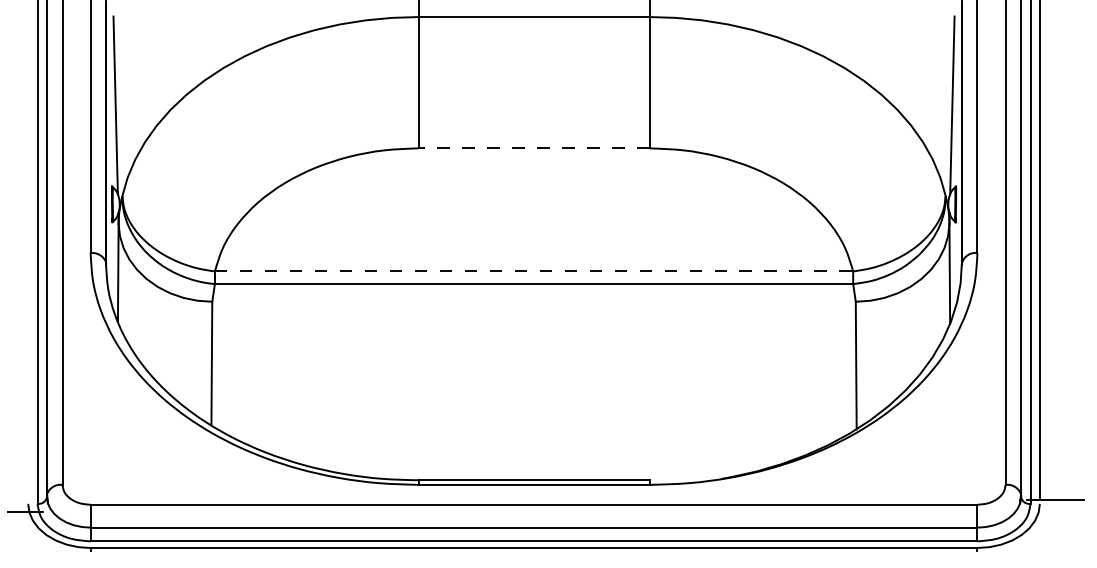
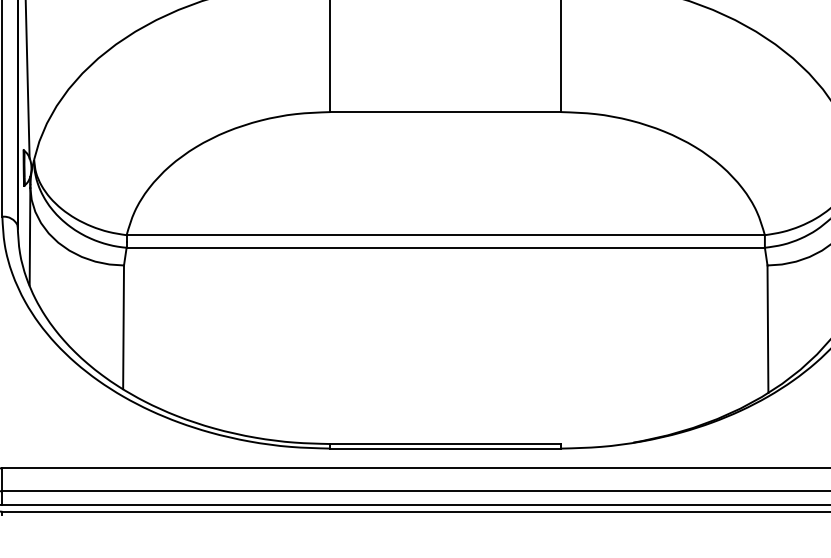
line: (534, 148) -> (446, 112), dashed -> solid
line: (534, 271) -> (446, 235), dashed -> solid

